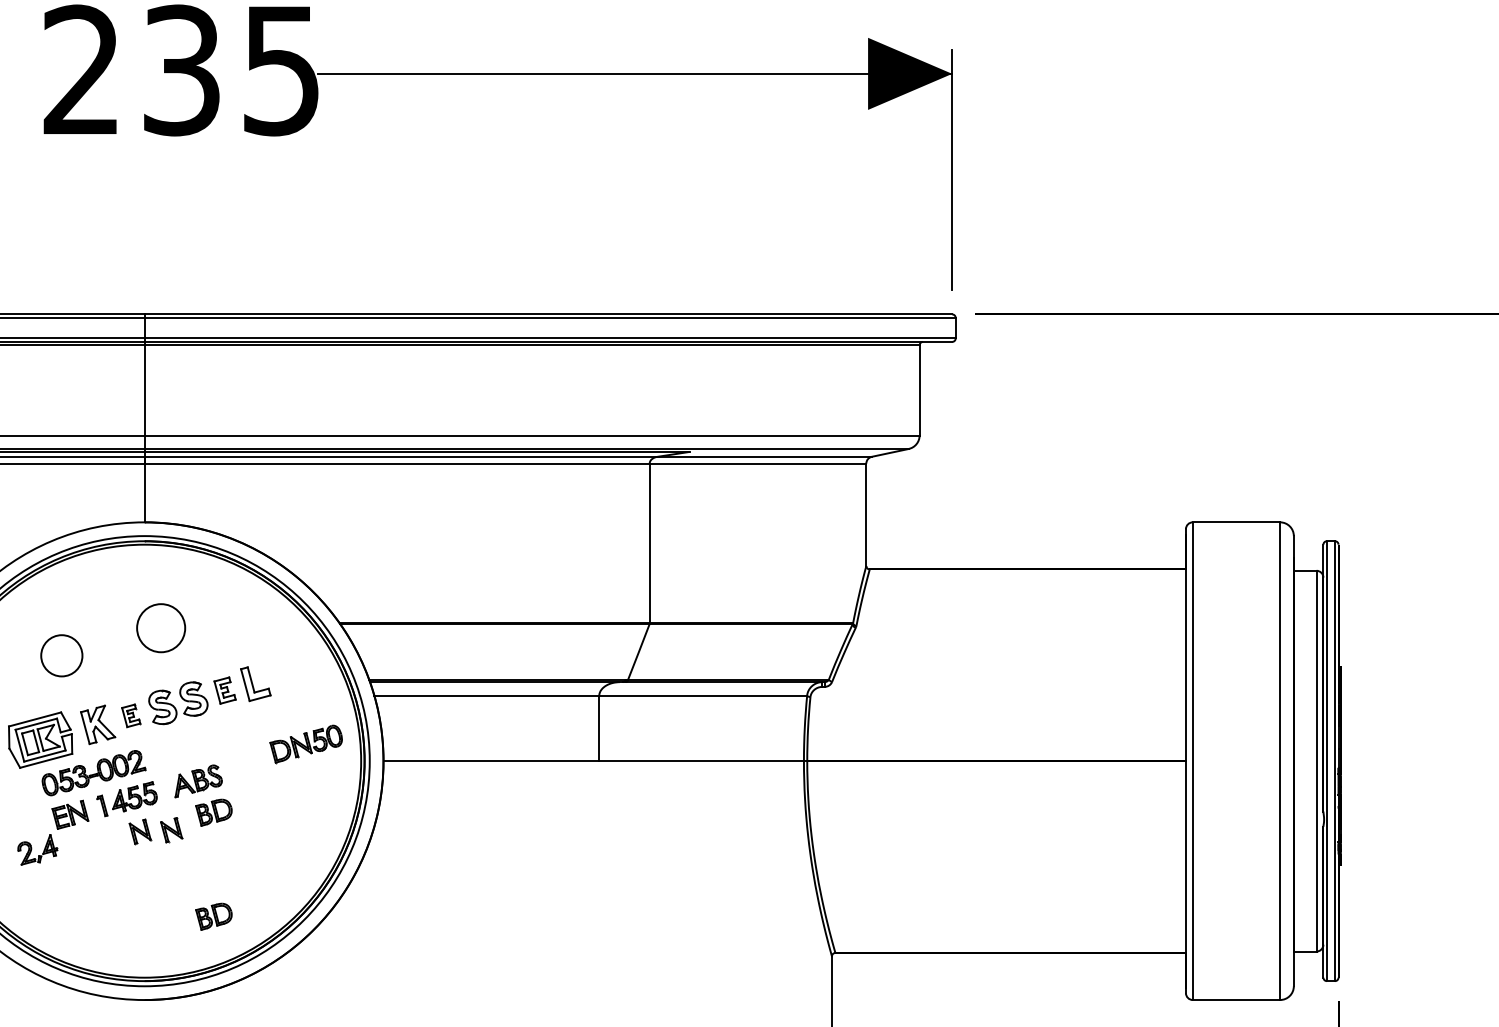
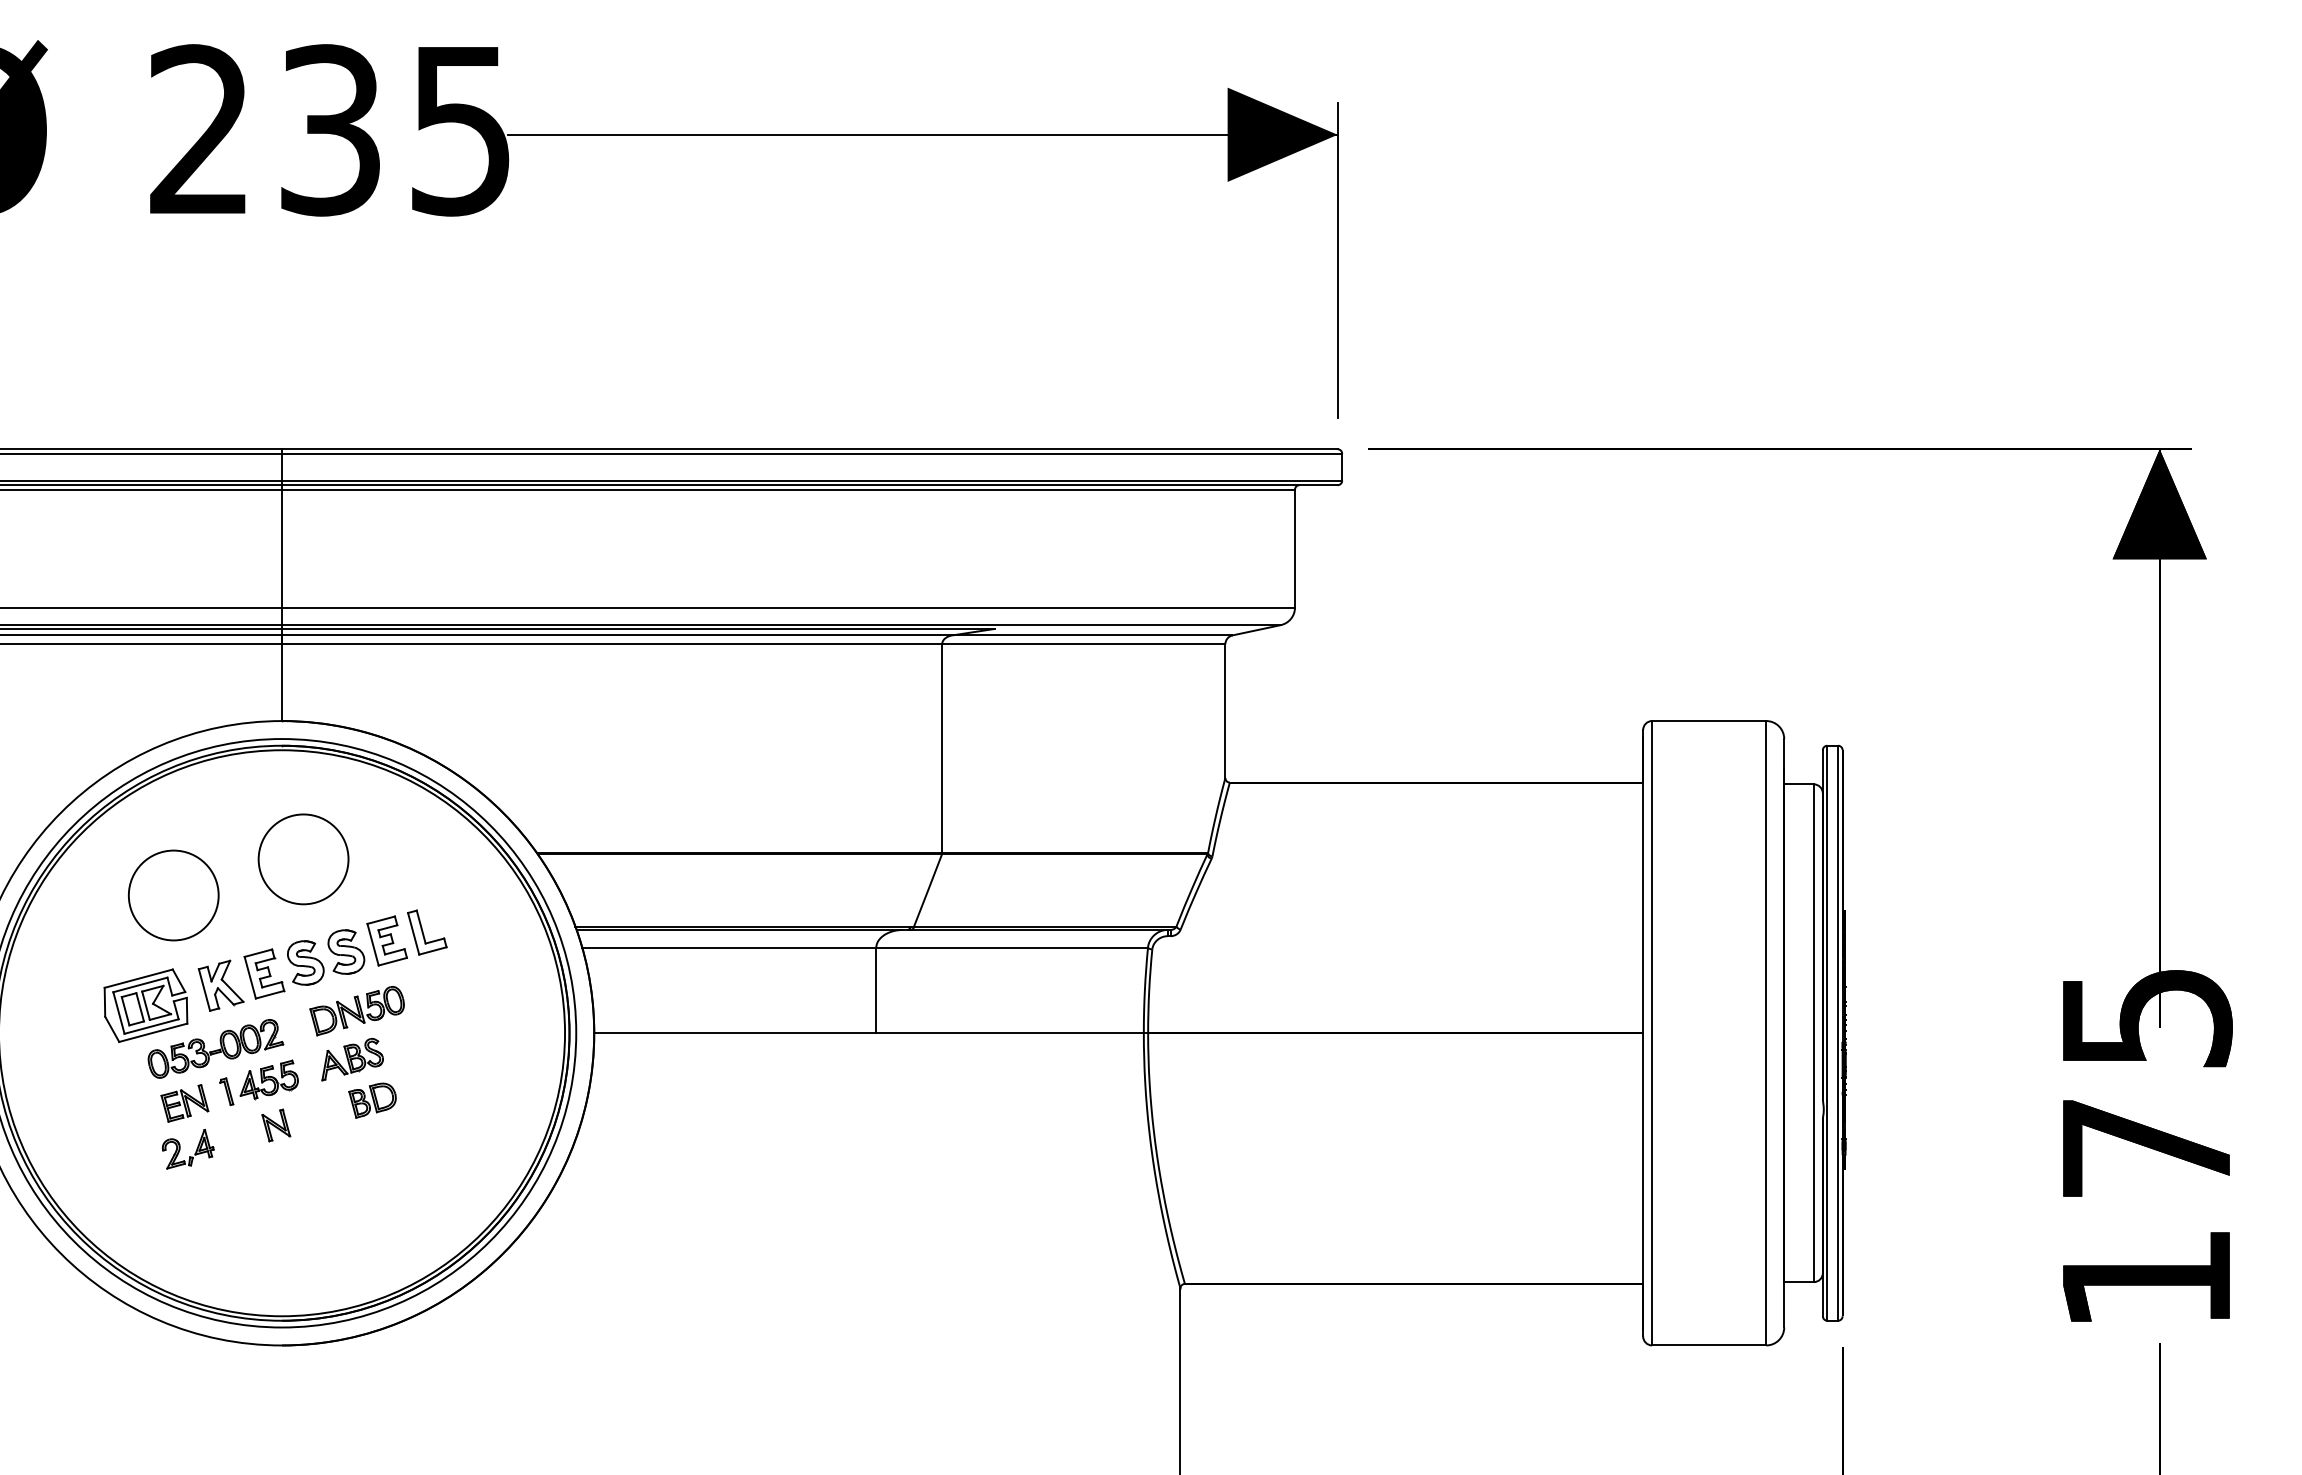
circle: (161, 628) -> (303, 859), size x1.43
circle: (61, 655) -> (173, 895), size x1.67
part: (224, 690) -> (386, 940), size x1.43
part: (131, 715) -> (264, 973), size x1.67
part: (305, 744) -> (356, 1011), moved
part: (171, 830) -> (317, 1123), removed
part: (43, 851) -> (195, 1151), moved
part: (213, 916) -> (372, 1236), removed

